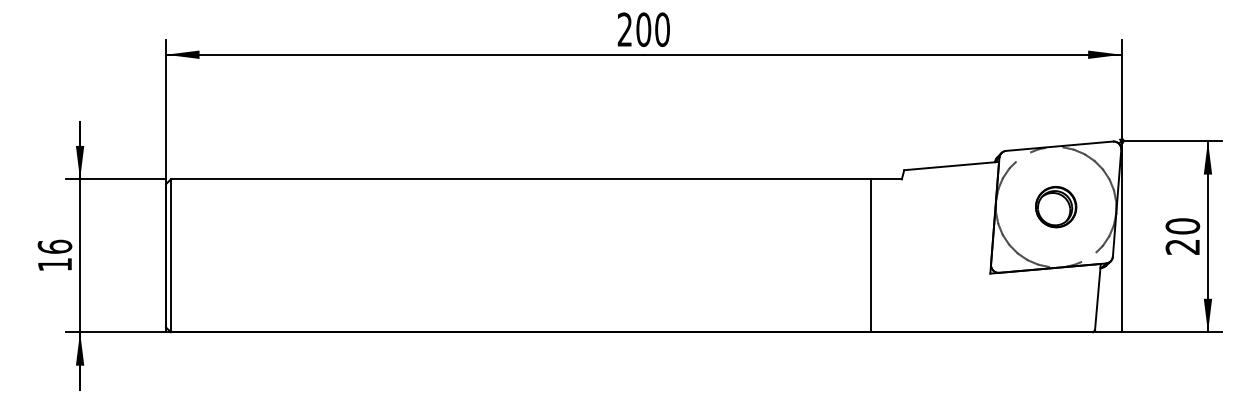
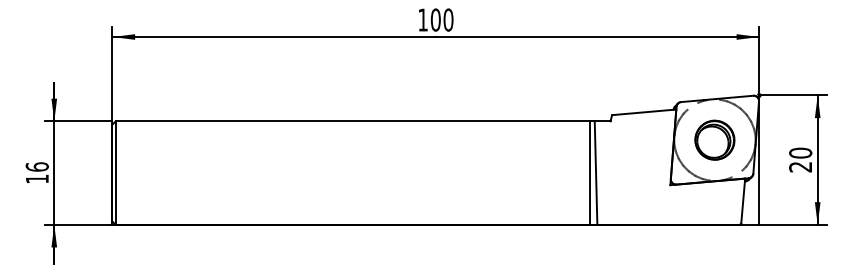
text: (624, 28) -> (422, 19), 200 -> 100
part: (1055, 206) -> (714, 139), size x1.43
line: (879, 254) -> (595, 172), added

